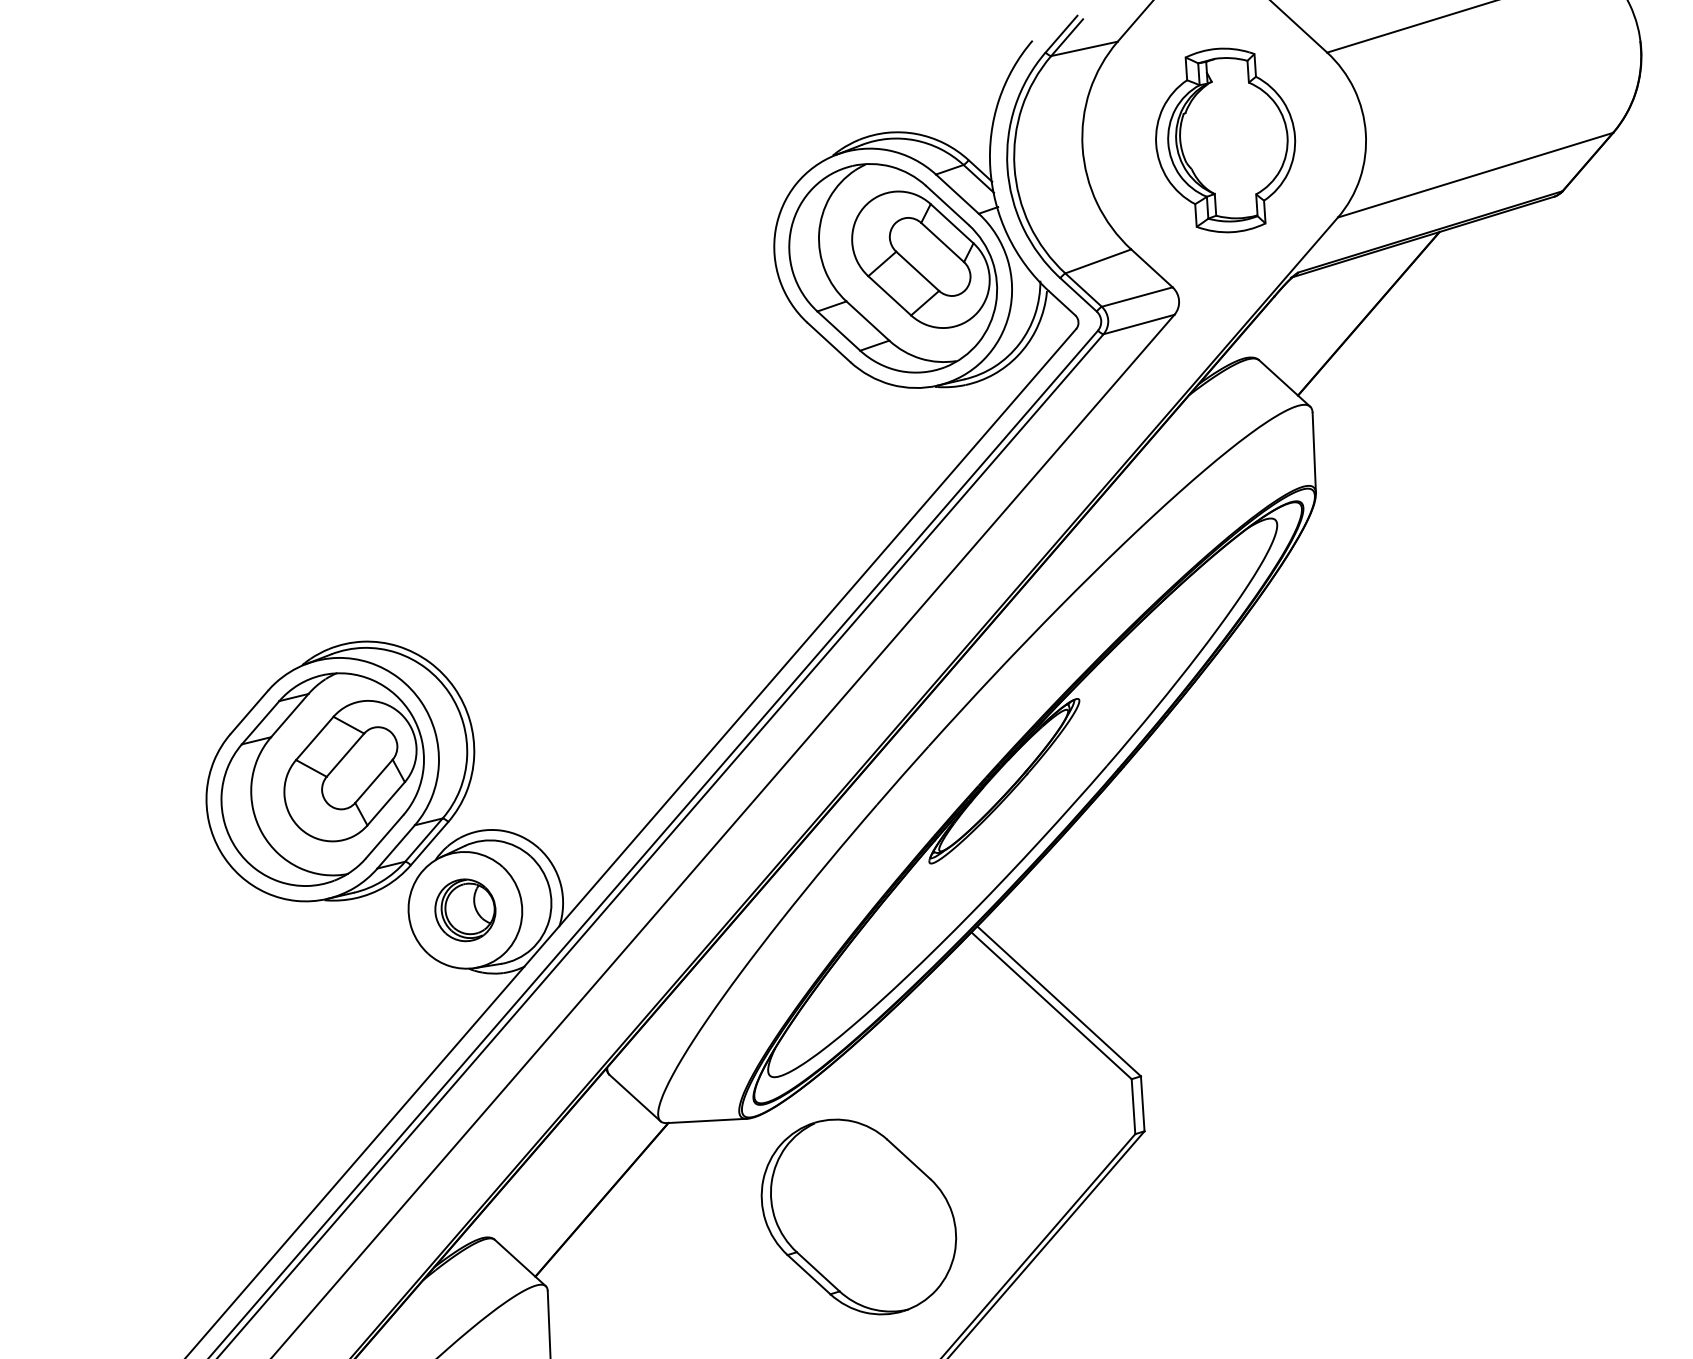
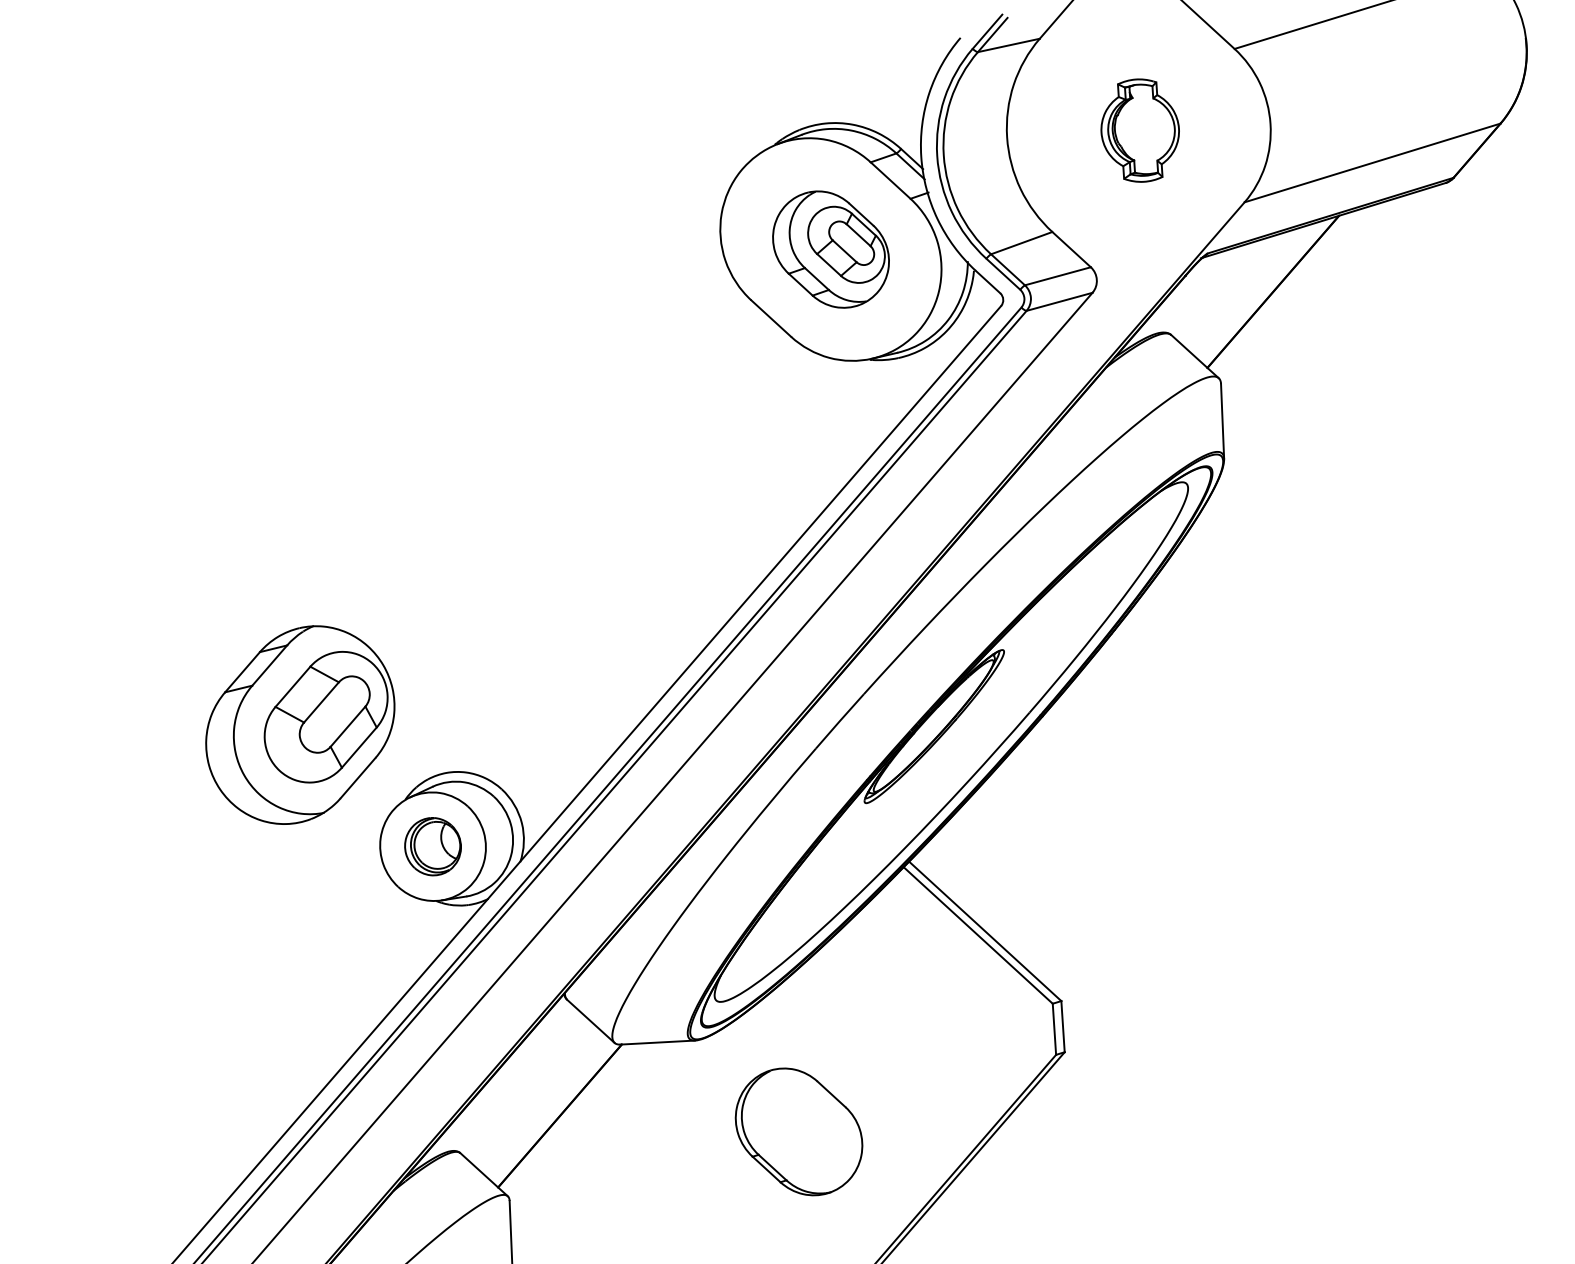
part: (1225, 140) -> (1140, 130), size x0.6
part: (893, 268) -> (831, 249), size x0.6
part: (340, 771) -> (316, 717), removed
part: (858, 1216) -> (798, 1131), size x0.7

